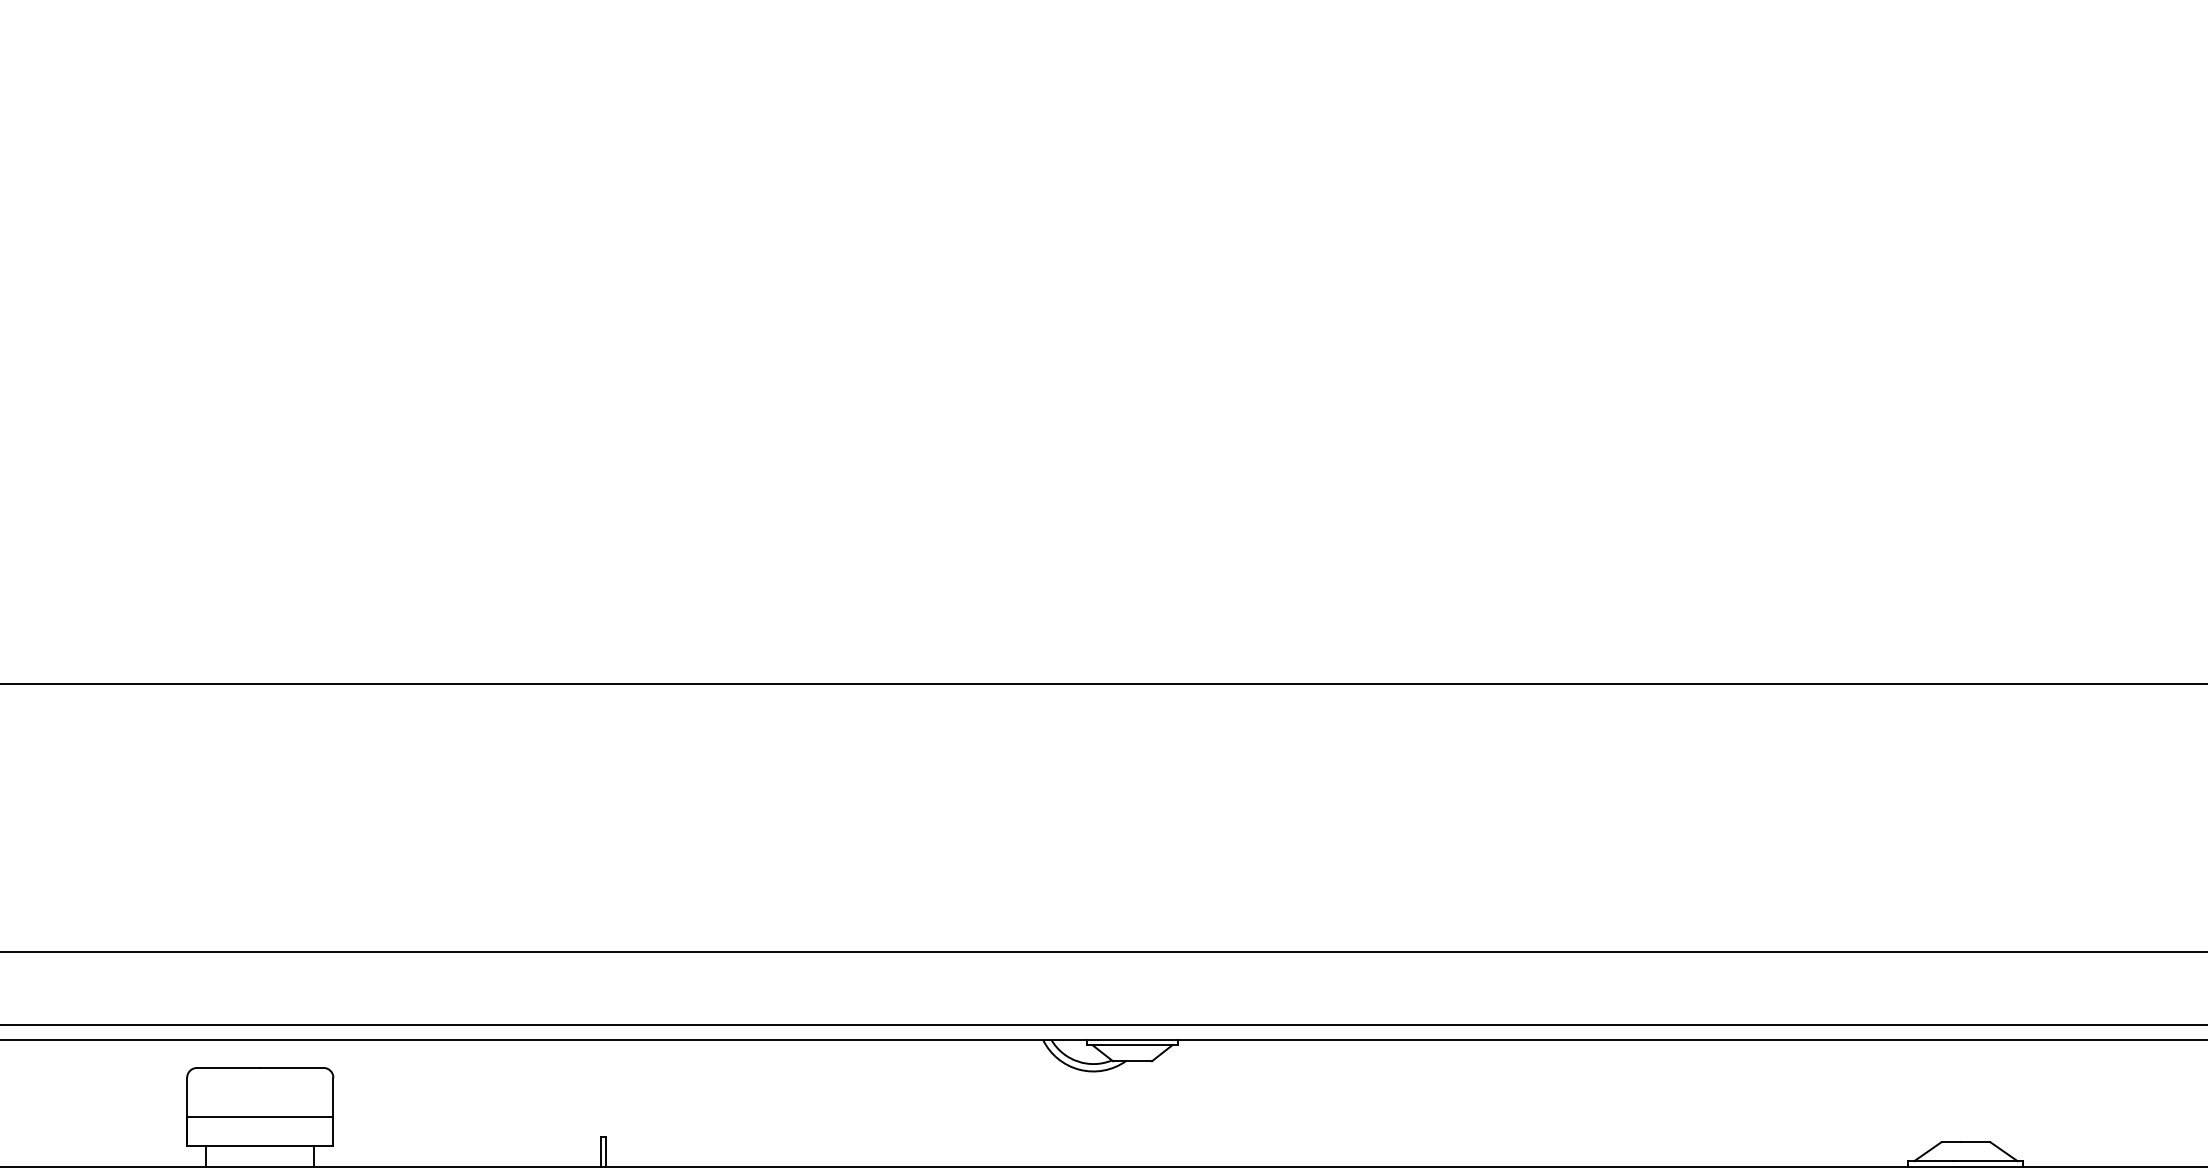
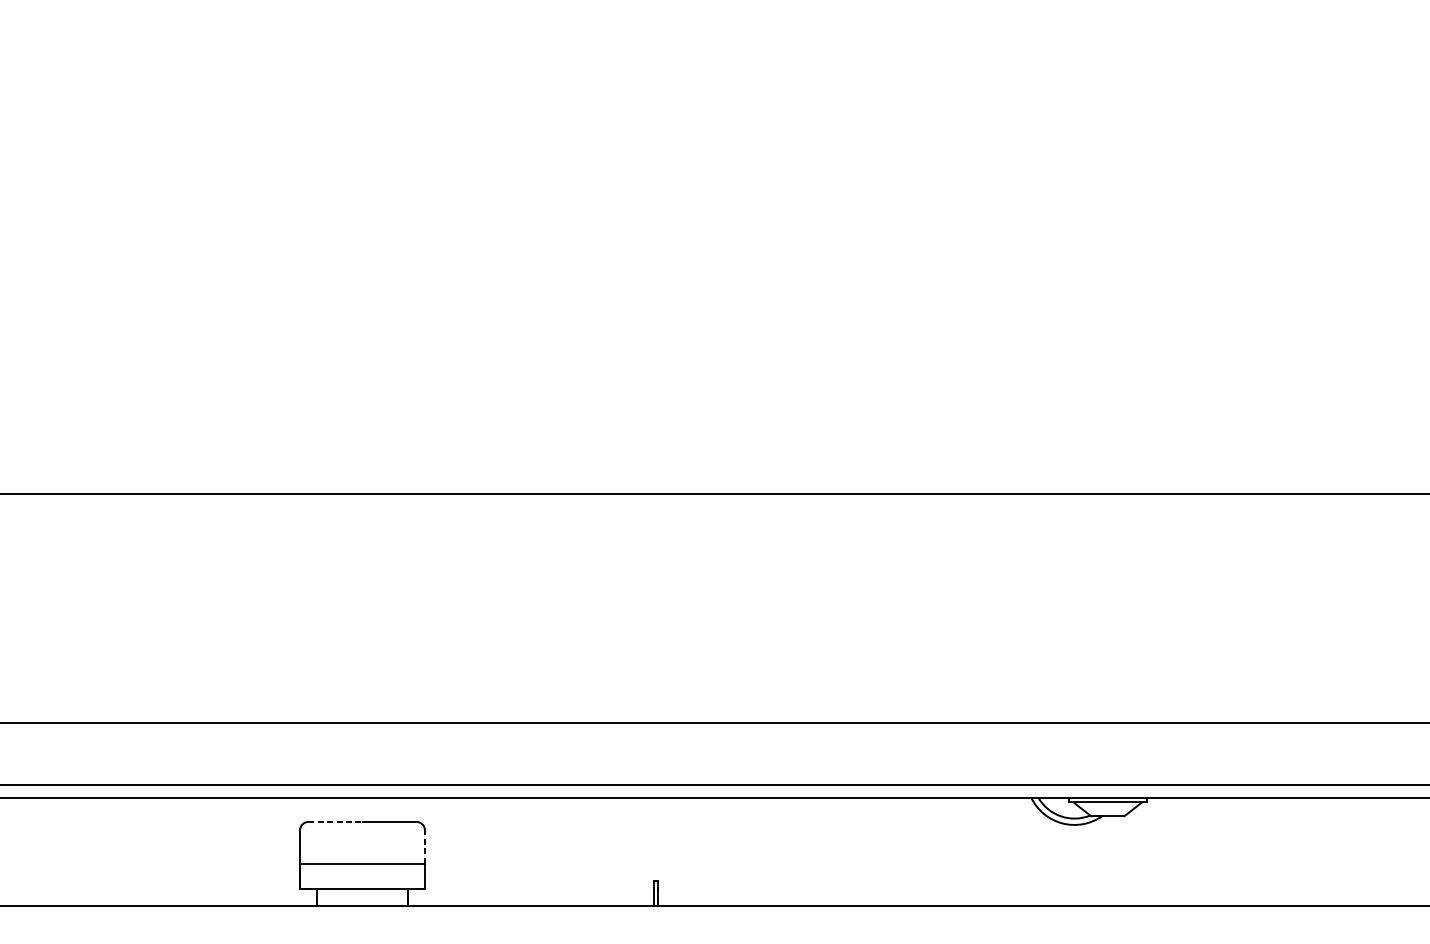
line: (228, 1067) -> (335, 821), solid -> dashed
line: (333, 1096) -> (425, 846), solid -> dashed

